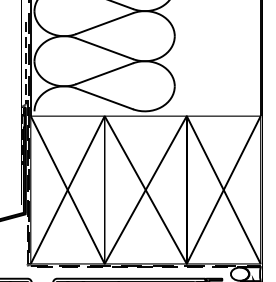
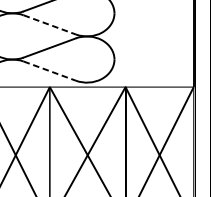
line: (105, 48) -> (50, 24), solid -> dashed
line: (105, 99) -> (50, 71), solid -> dashed

